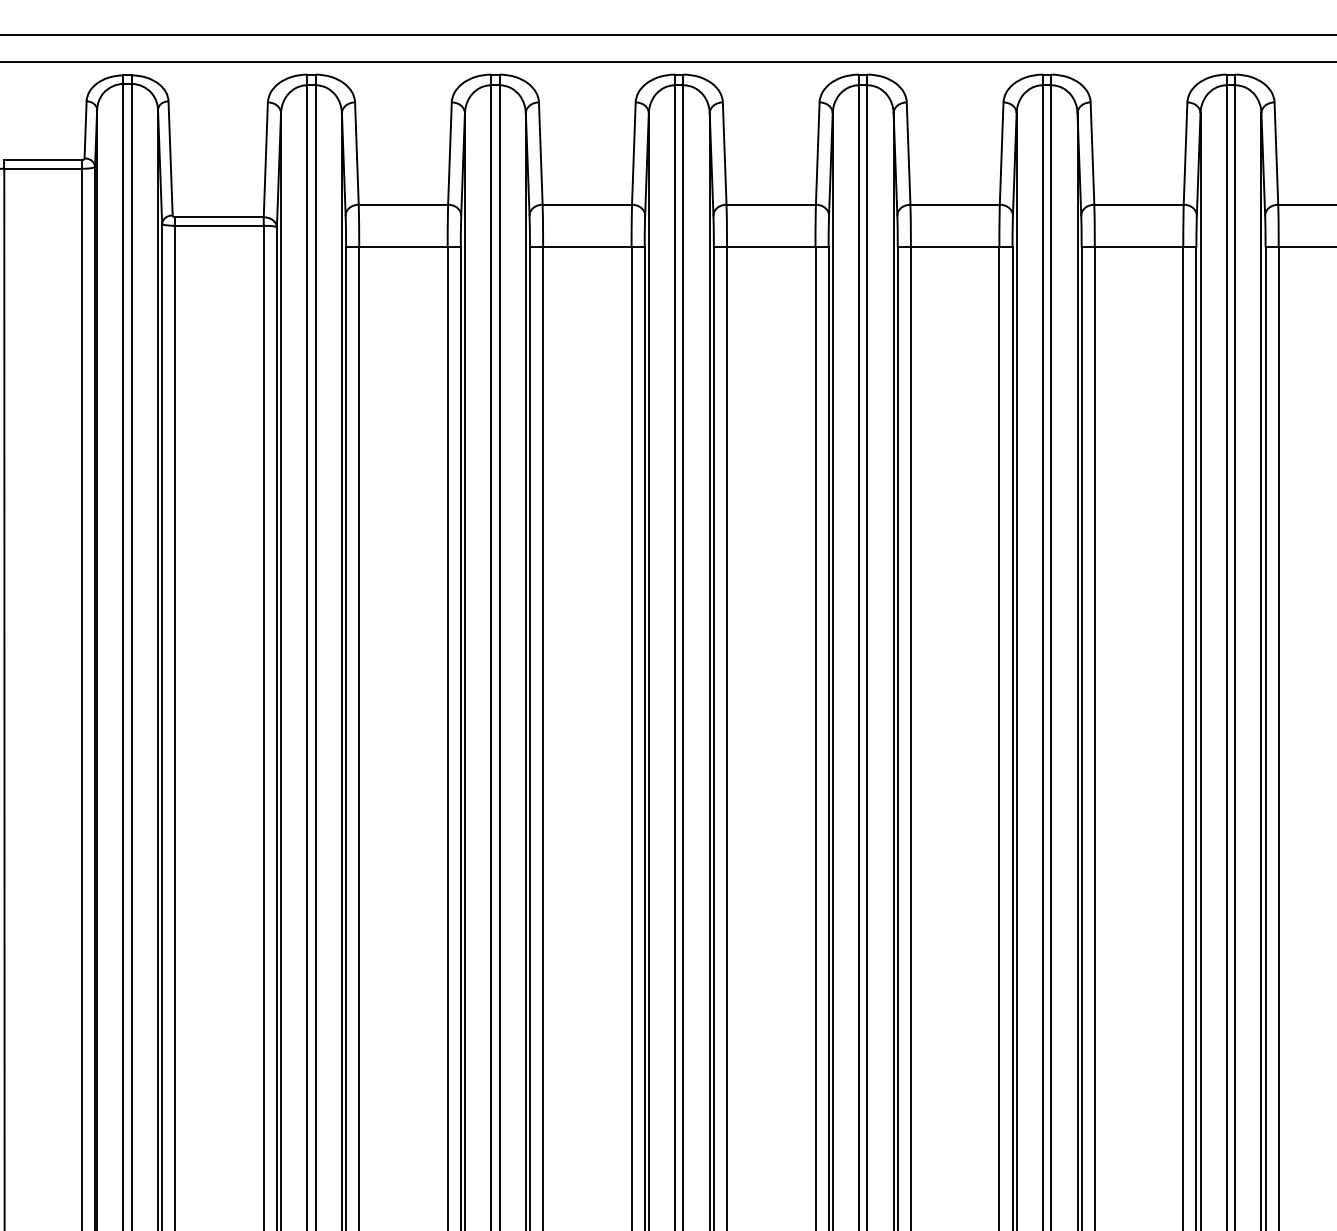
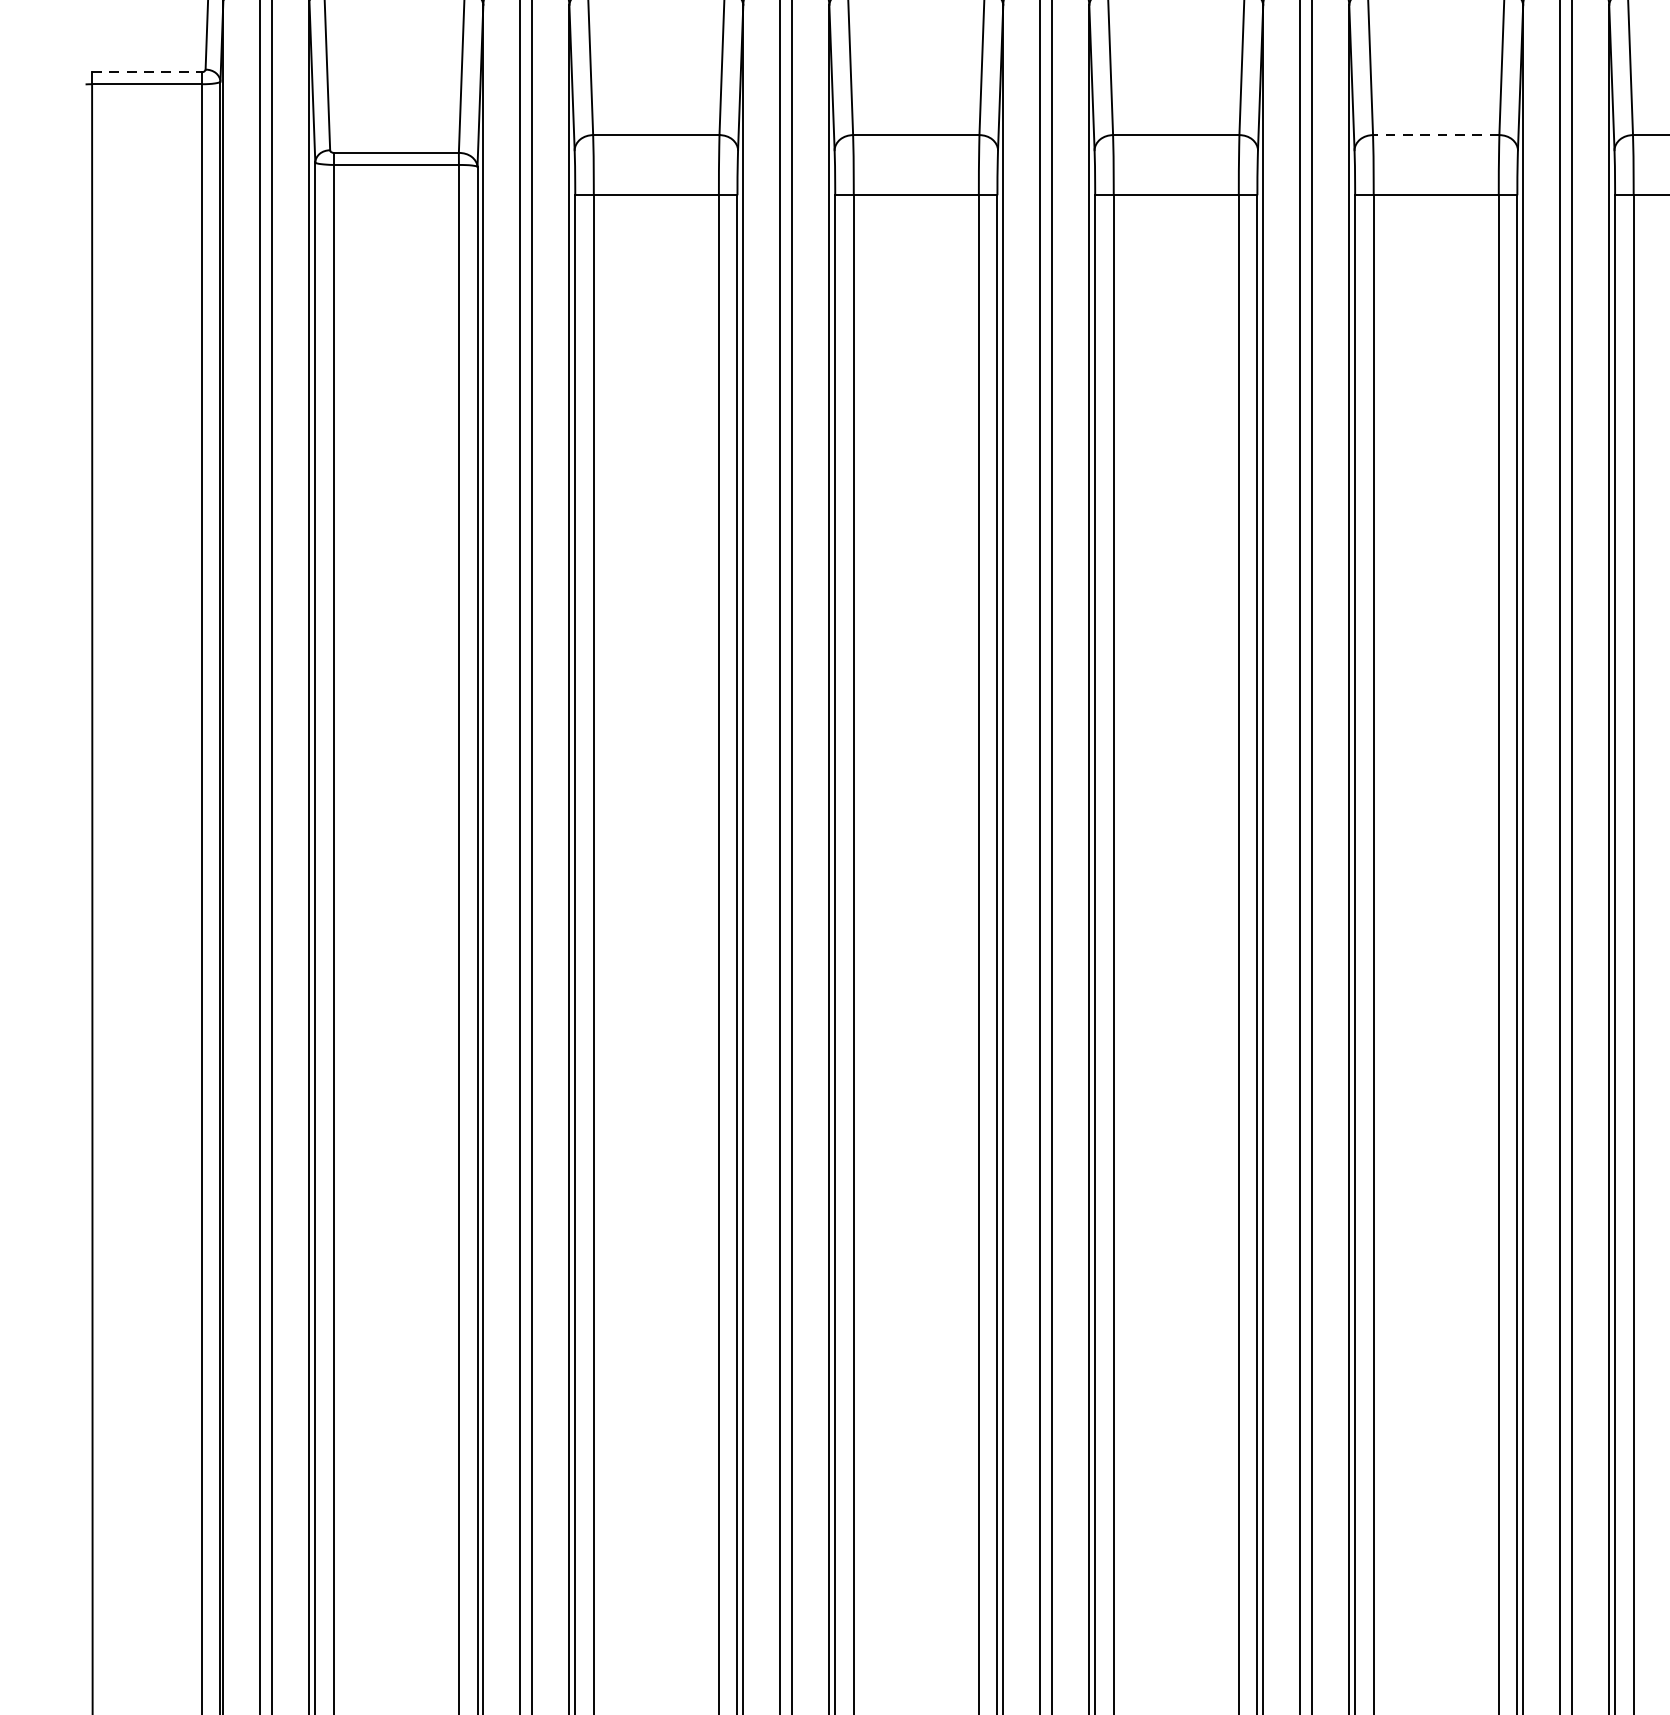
line: (43, 160) -> (147, 72), solid -> dashed
line: (955, 204) -> (1436, 134), solid -> dashed

